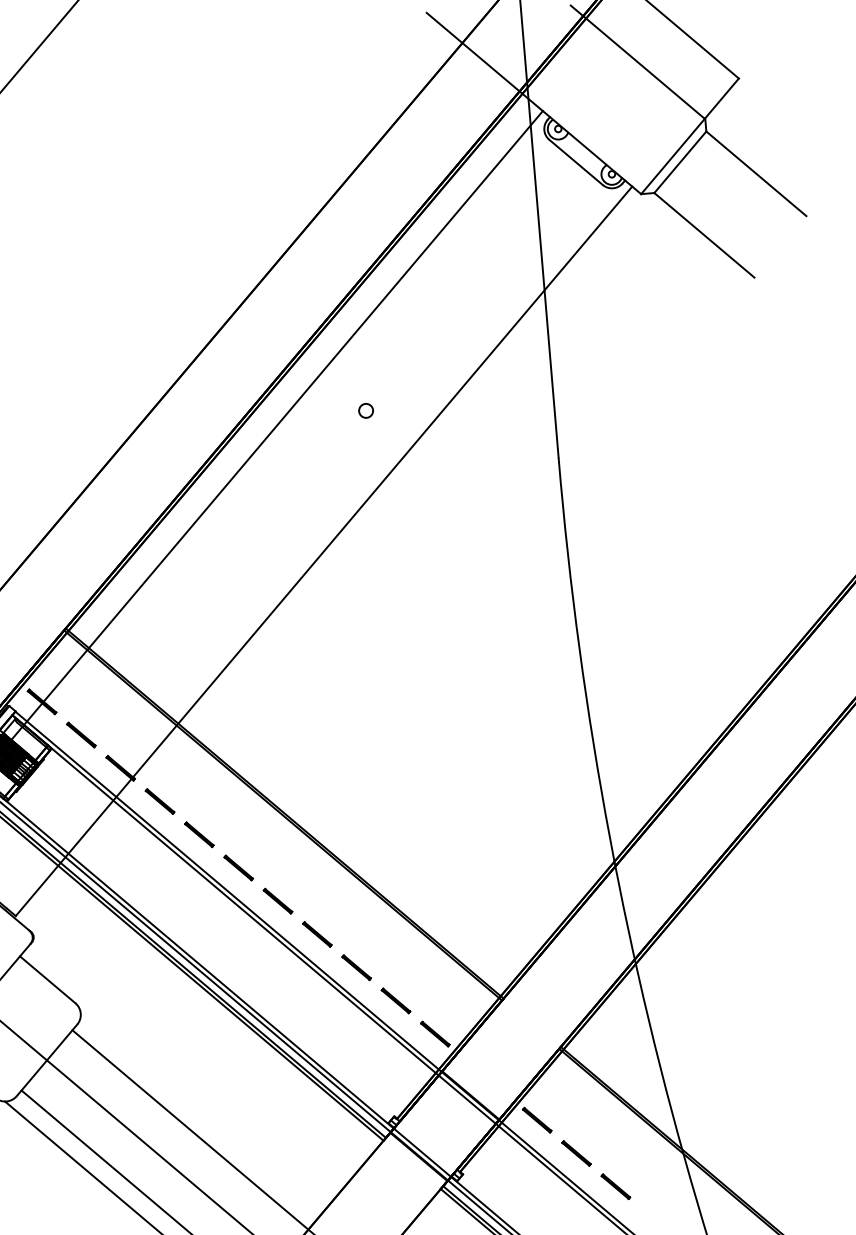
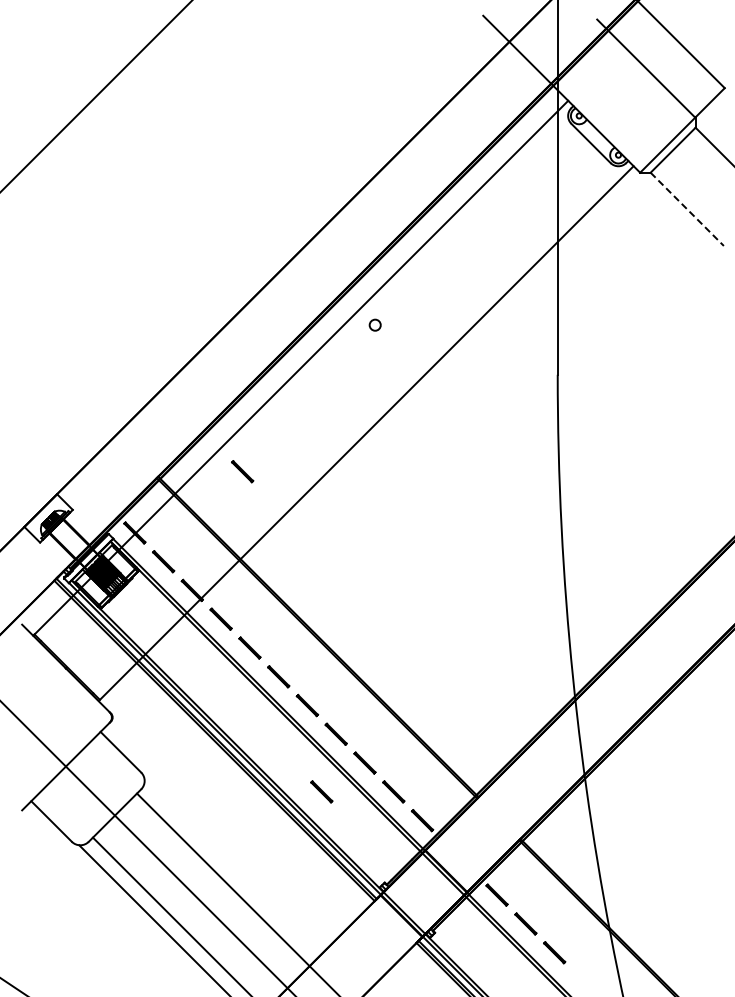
line: (704, 235) -> (687, 209), solid -> dashed
circle: (365, 410) -> (374, 324), moved
line: (171, 612) -> (242, 471), added
line: (304, 1008) -> (321, 791), added

